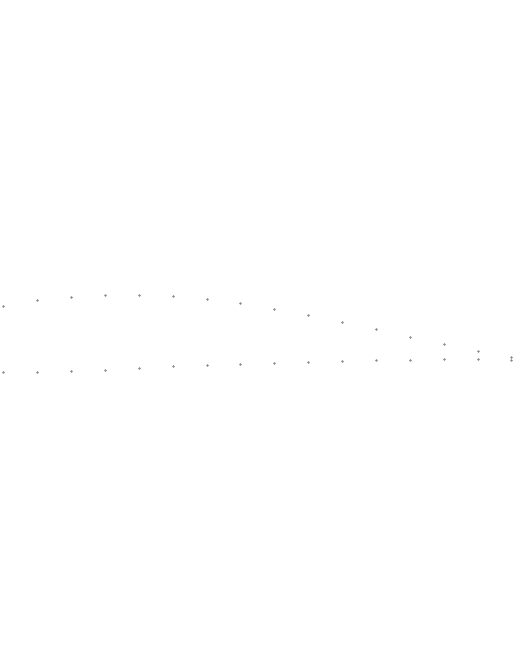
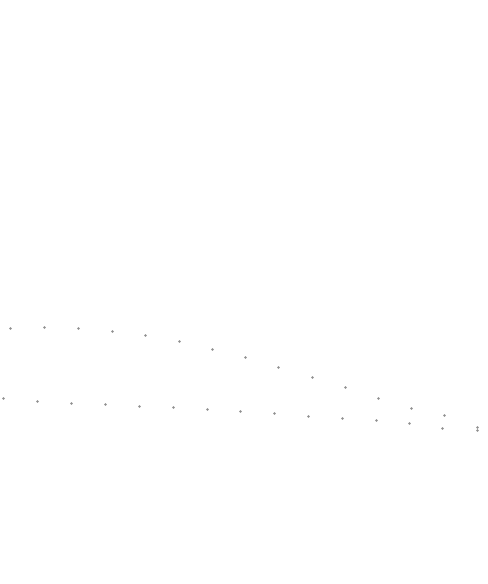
part: (478, 355) -> (444, 422), size x1.6

